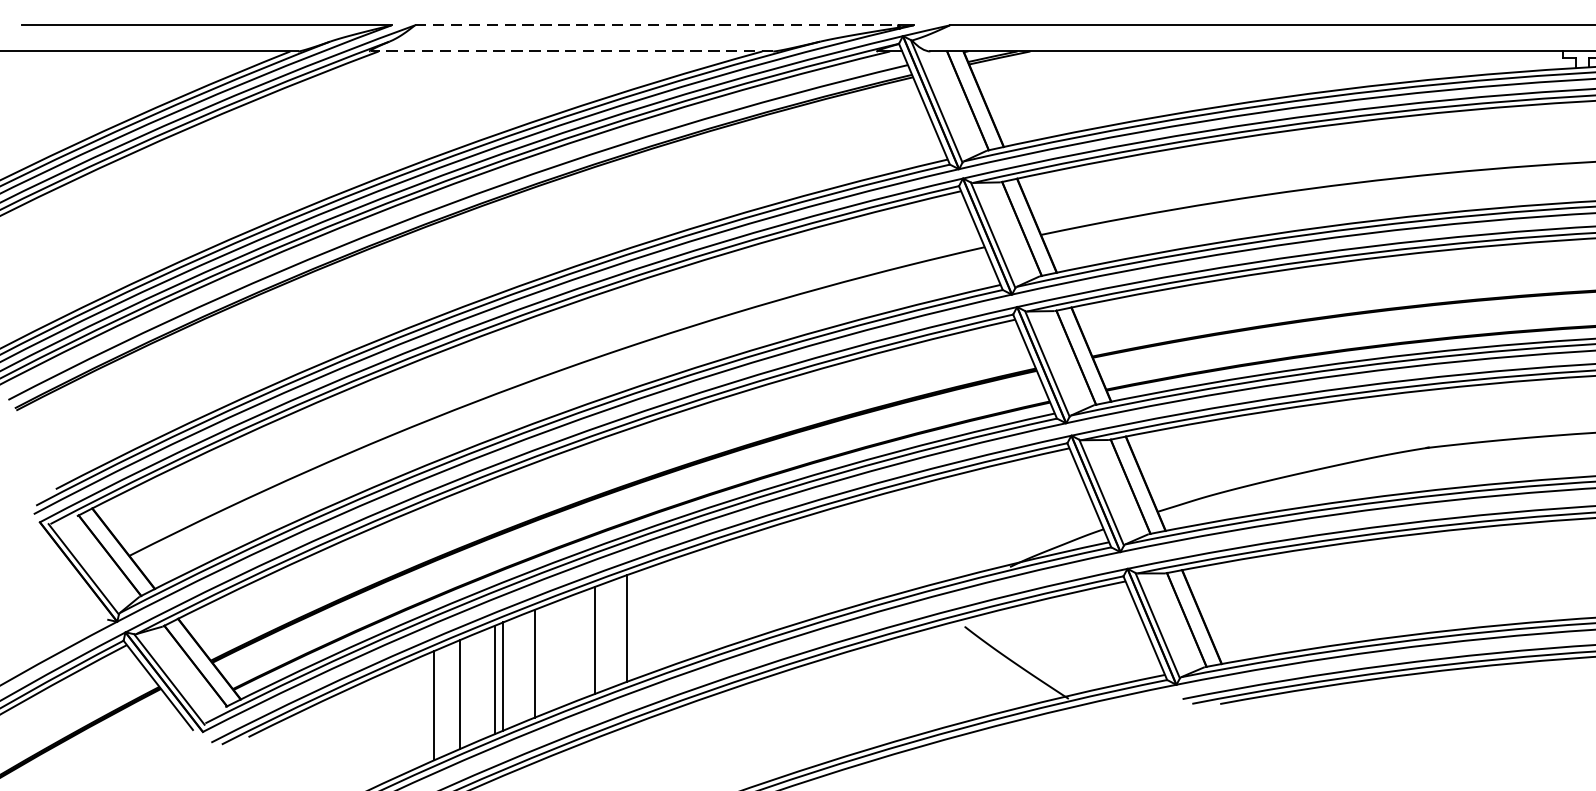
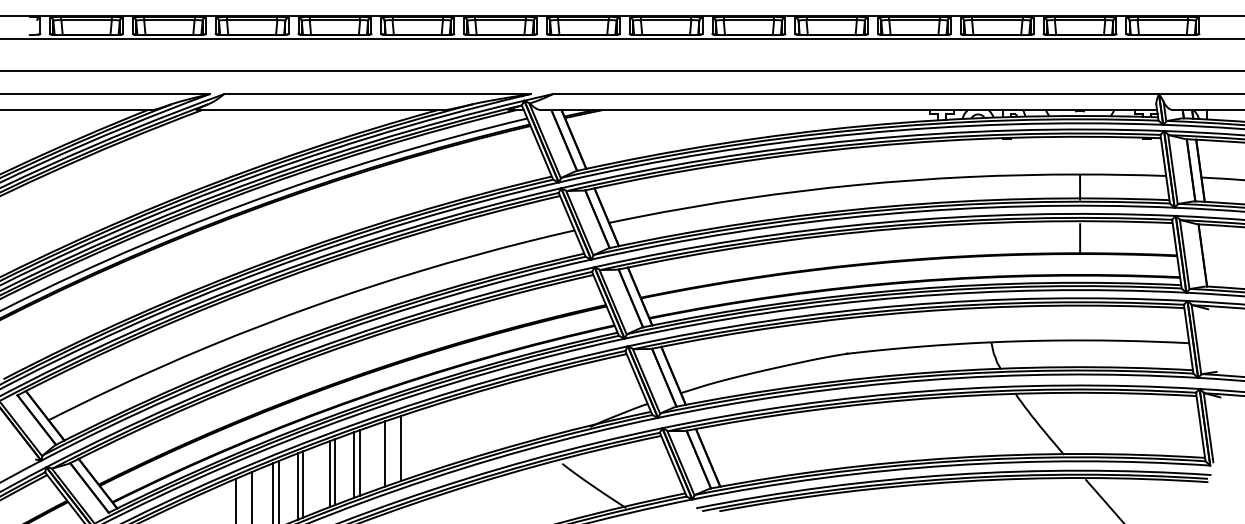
line: (656, 26) -> (372, 94), dashed -> solid
line: (571, 52) -> (320, 110), dashed -> solid
line: (701, 601) -> (400, 448), added
line: (675, 609) -> (384, 453), added
line: (634, 624) -> (359, 462), added
line: (586, 644) -> (329, 474), added
line: (543, 660) -> (303, 484), added

